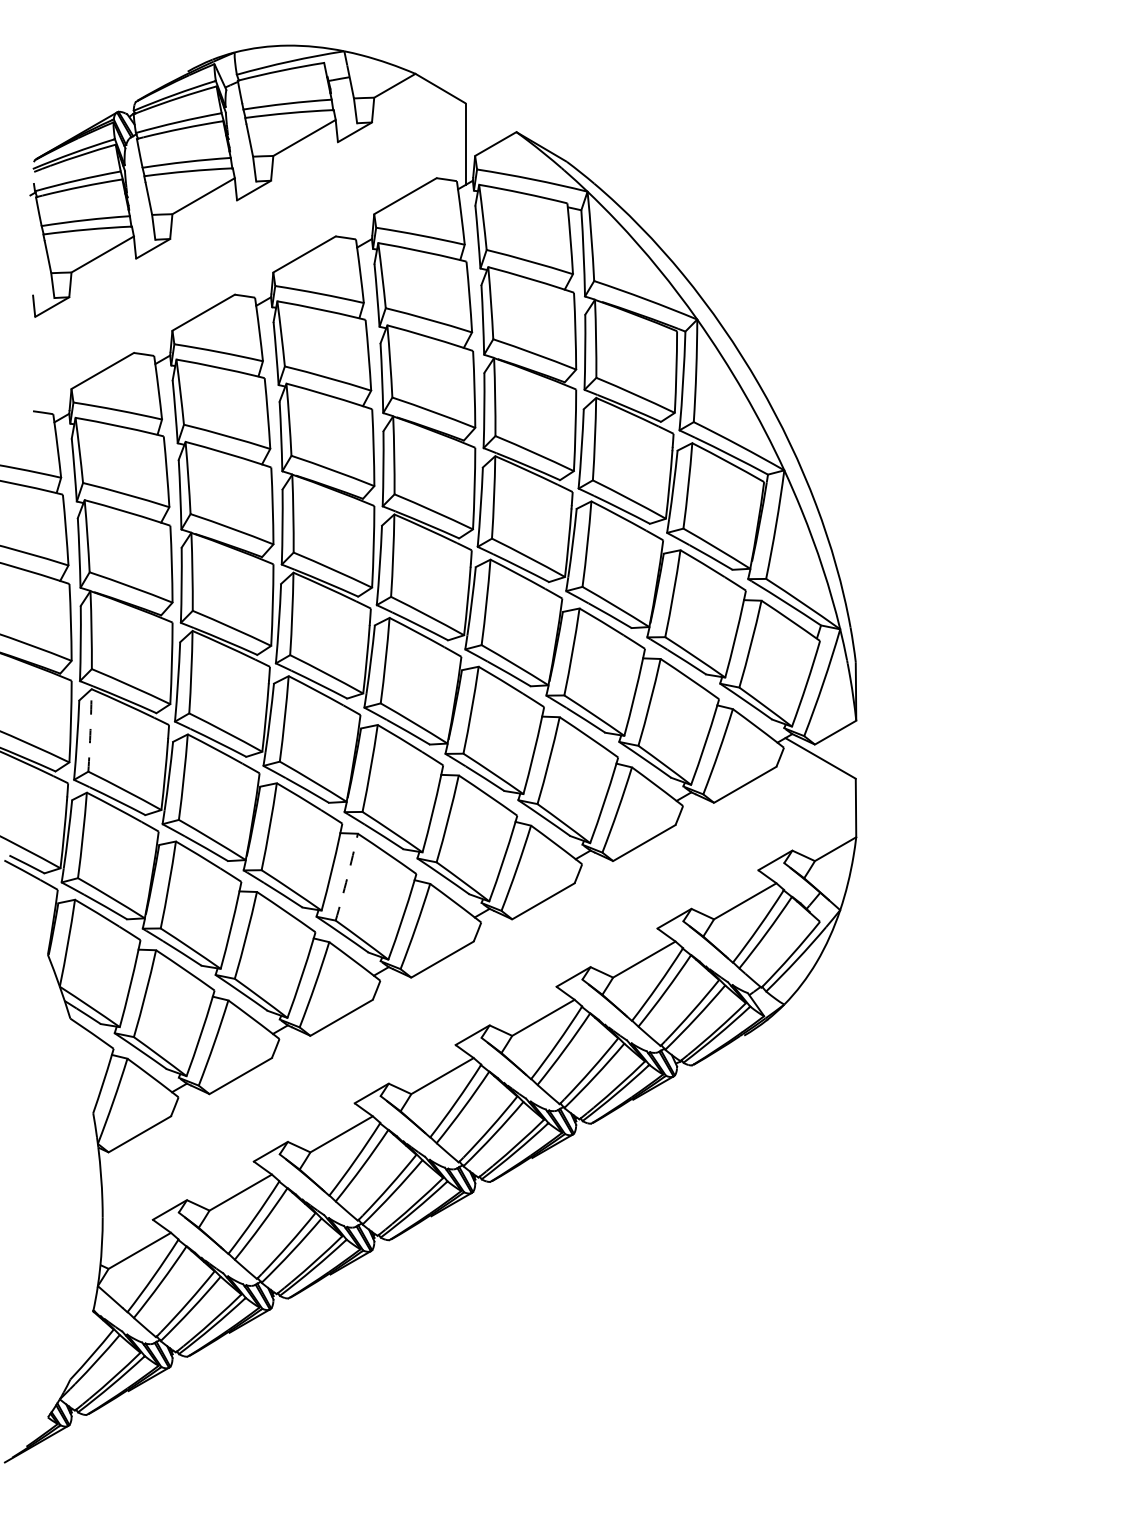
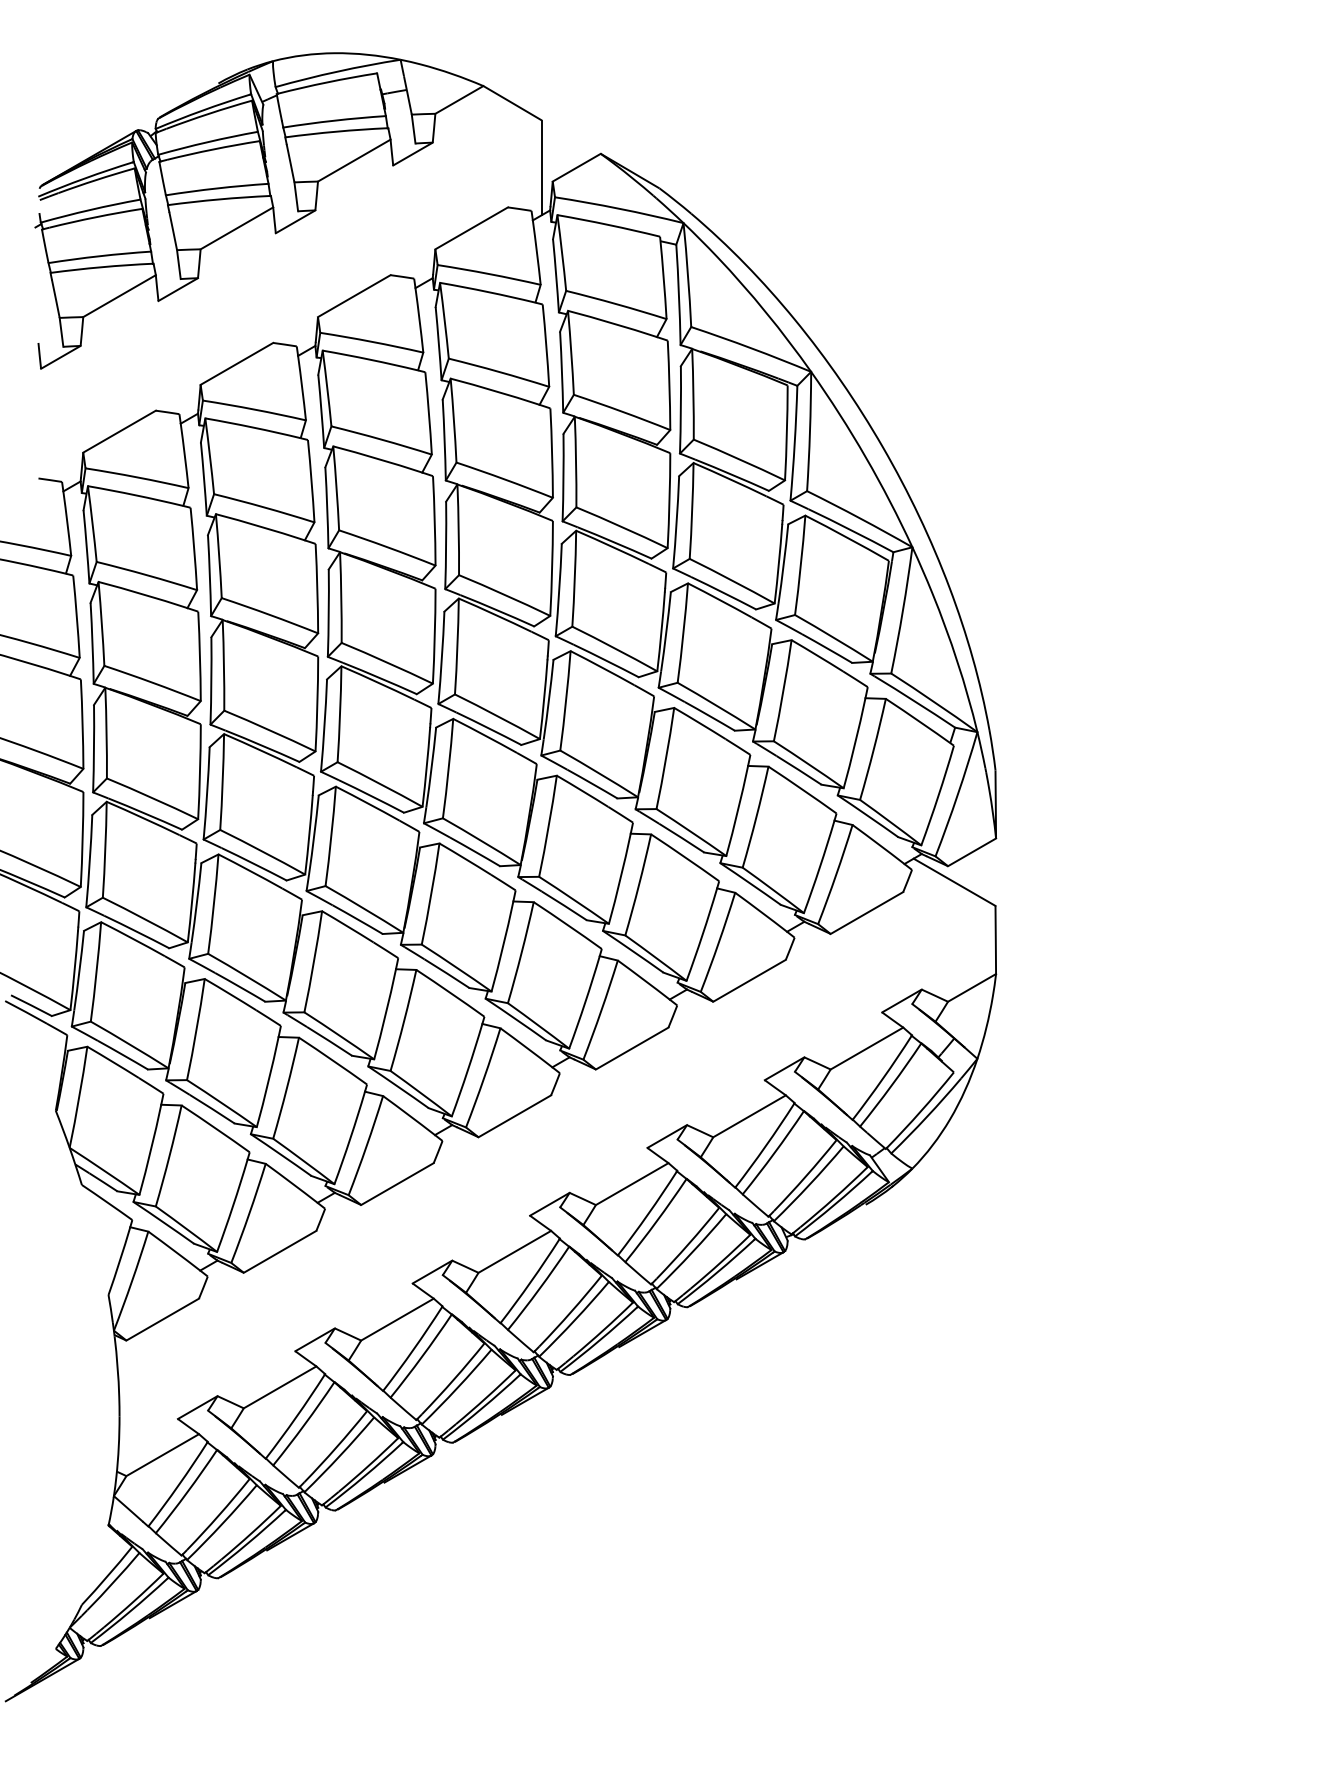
arc: (90, 730) -> (105, 849), dashed -> solid
arc: (347, 877) -> (404, 1020), dashed -> solid

